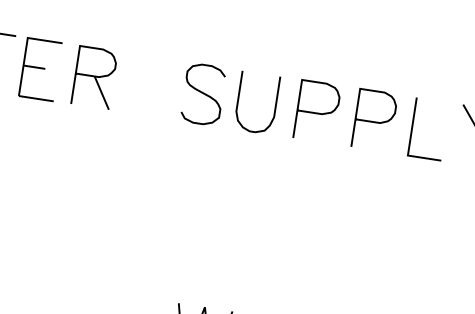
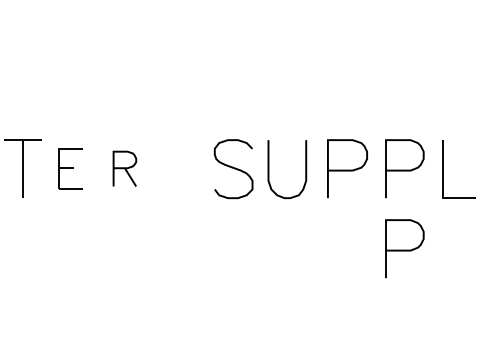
part: (40, 68) -> (70, 168), size x0.7
part: (94, 77) -> (124, 168), size x0.6
curve: (361, 201) -> (404, 249), added

